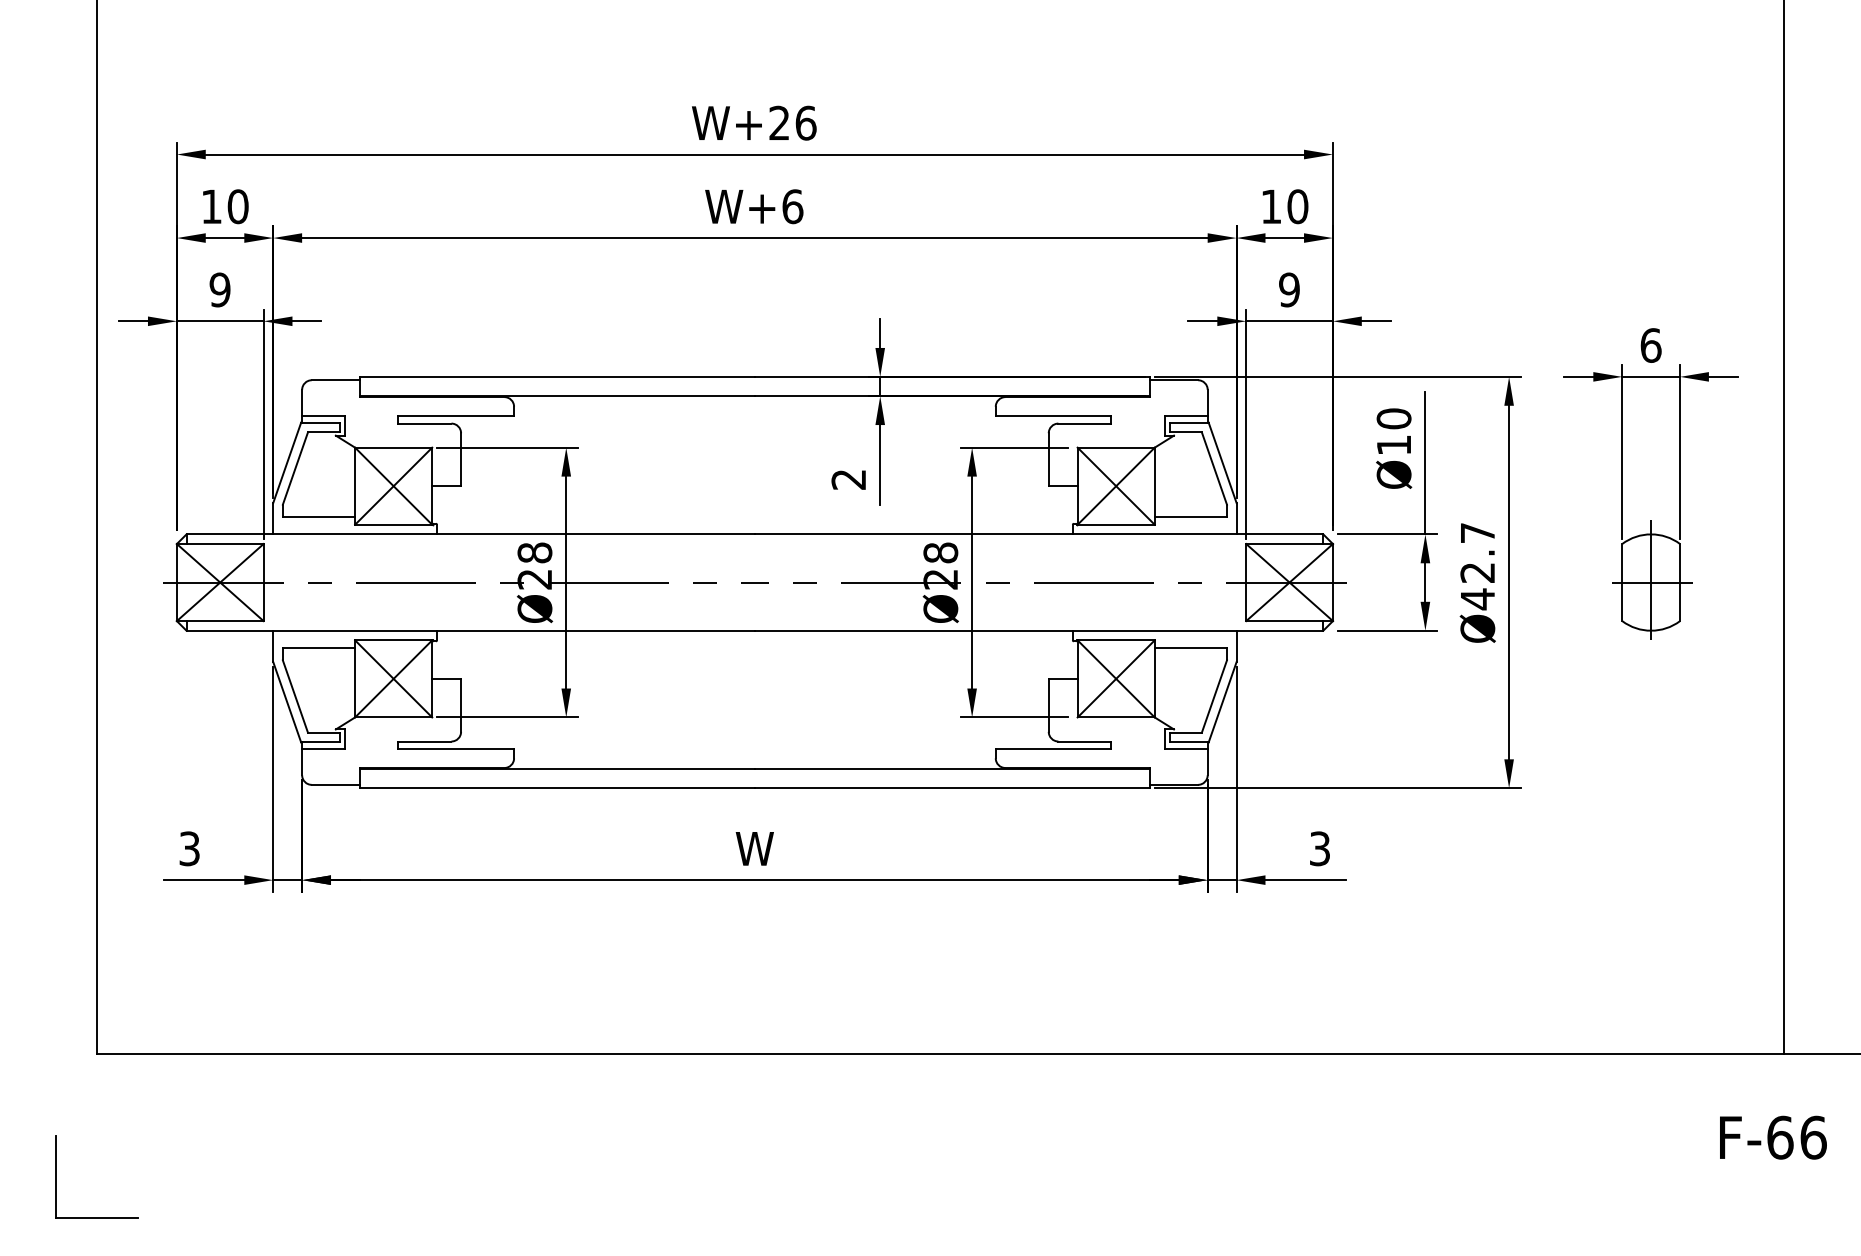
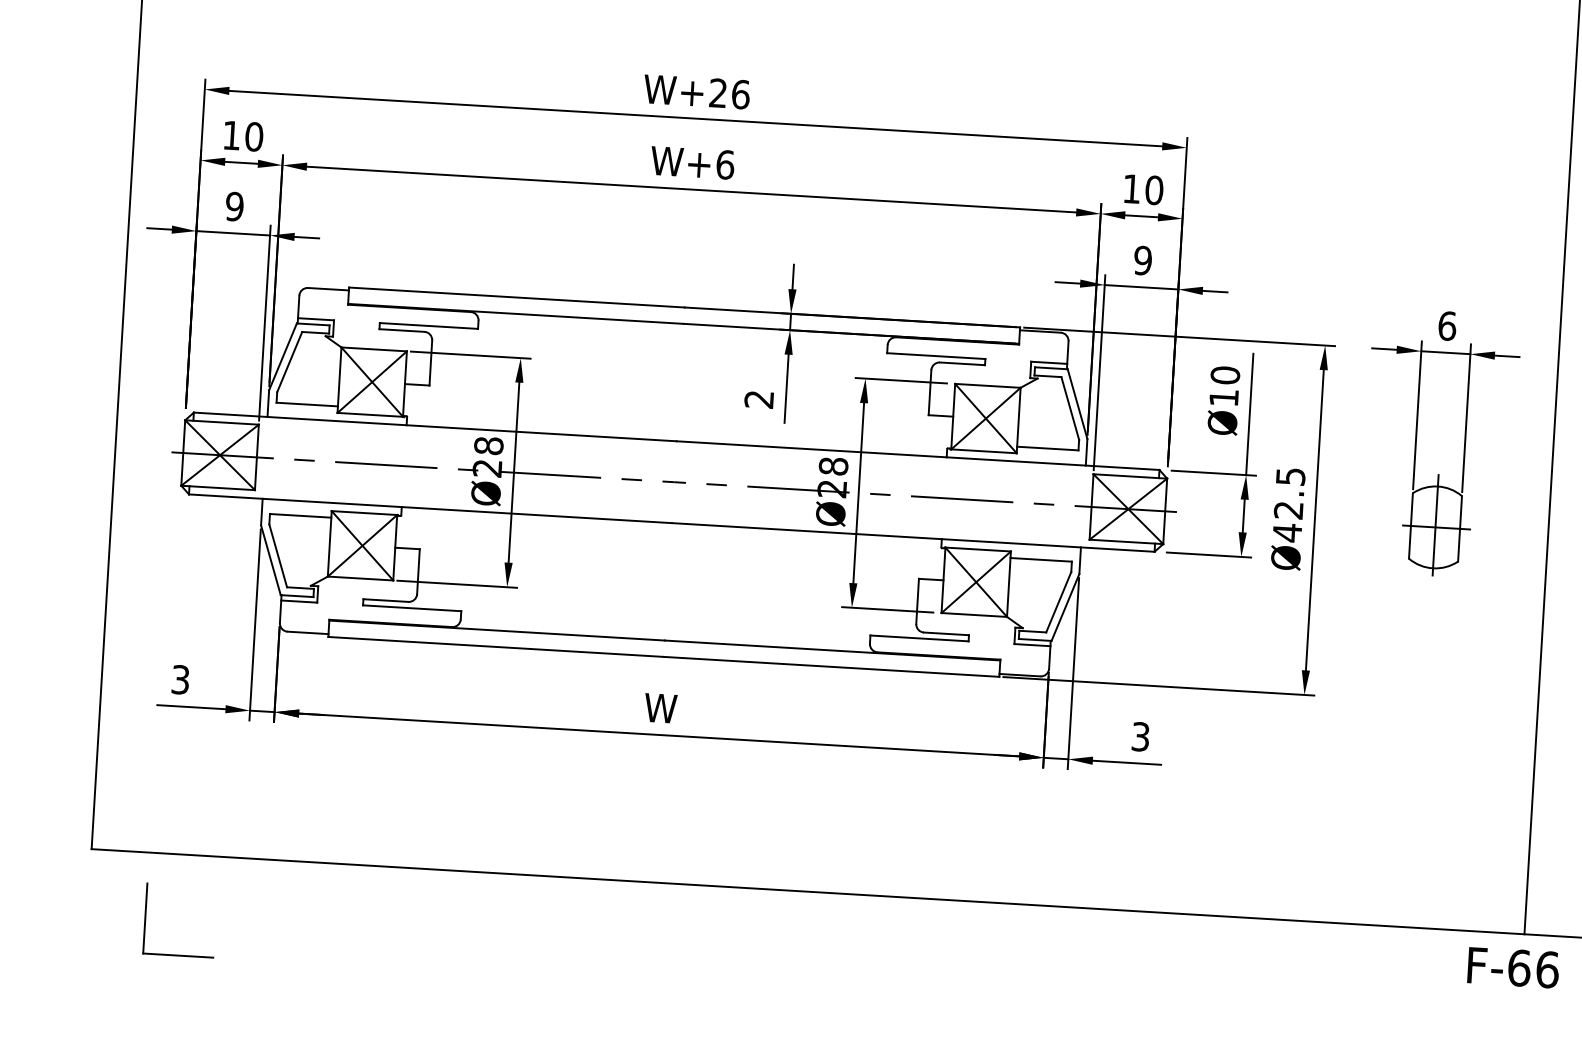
text: (1478, 533) -> (1291, 477), Ø42.7 -> Ø42.5
text: (1773, 1137) -> (1513, 967), moved
part: (56, 1176) -> (145, 917), moved

